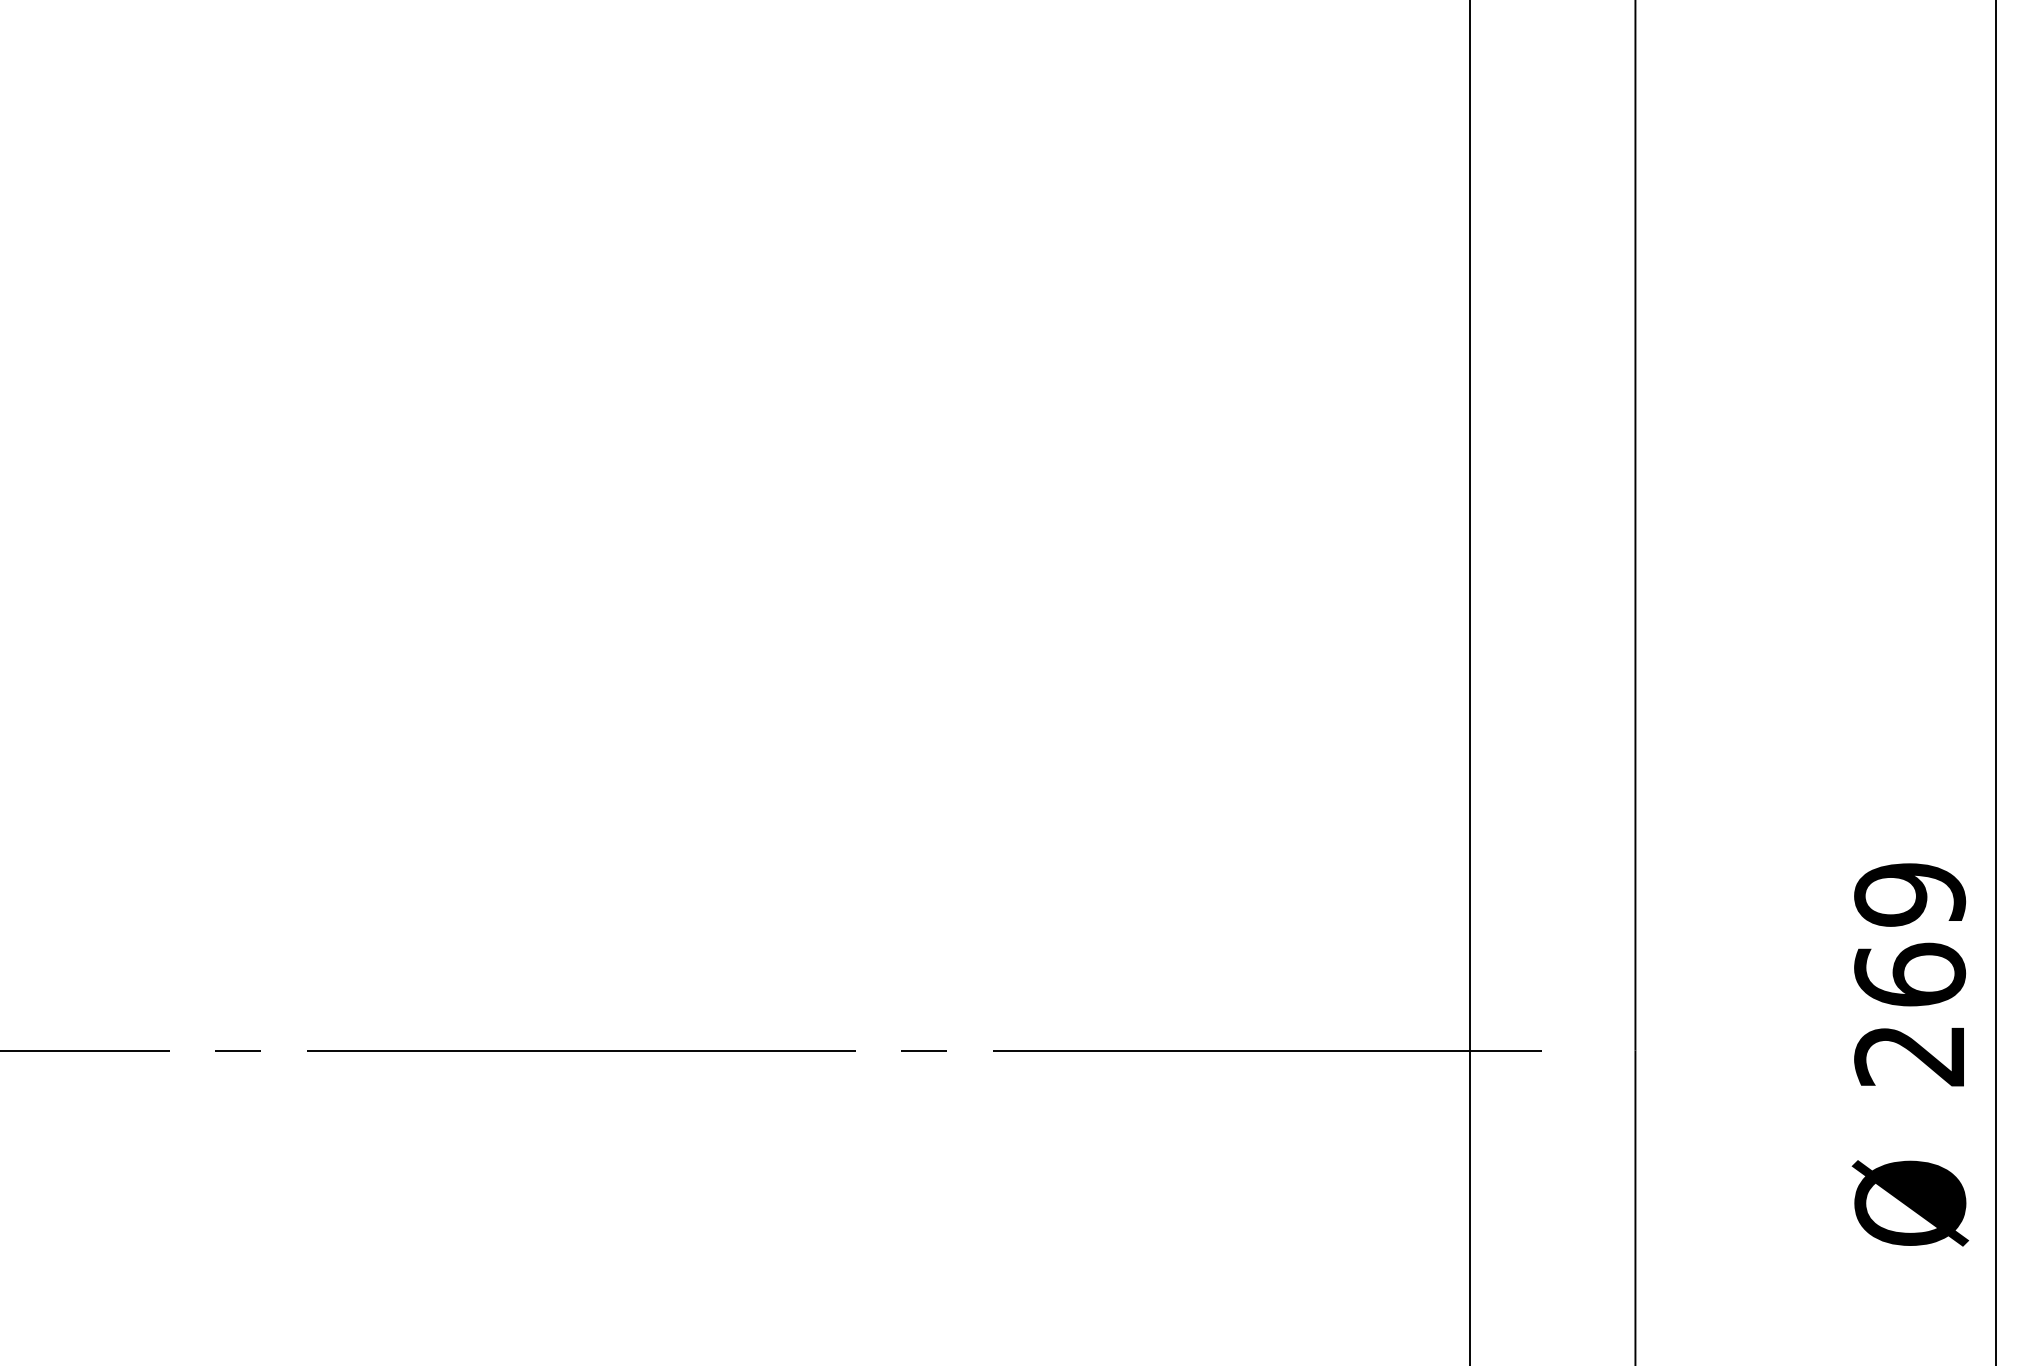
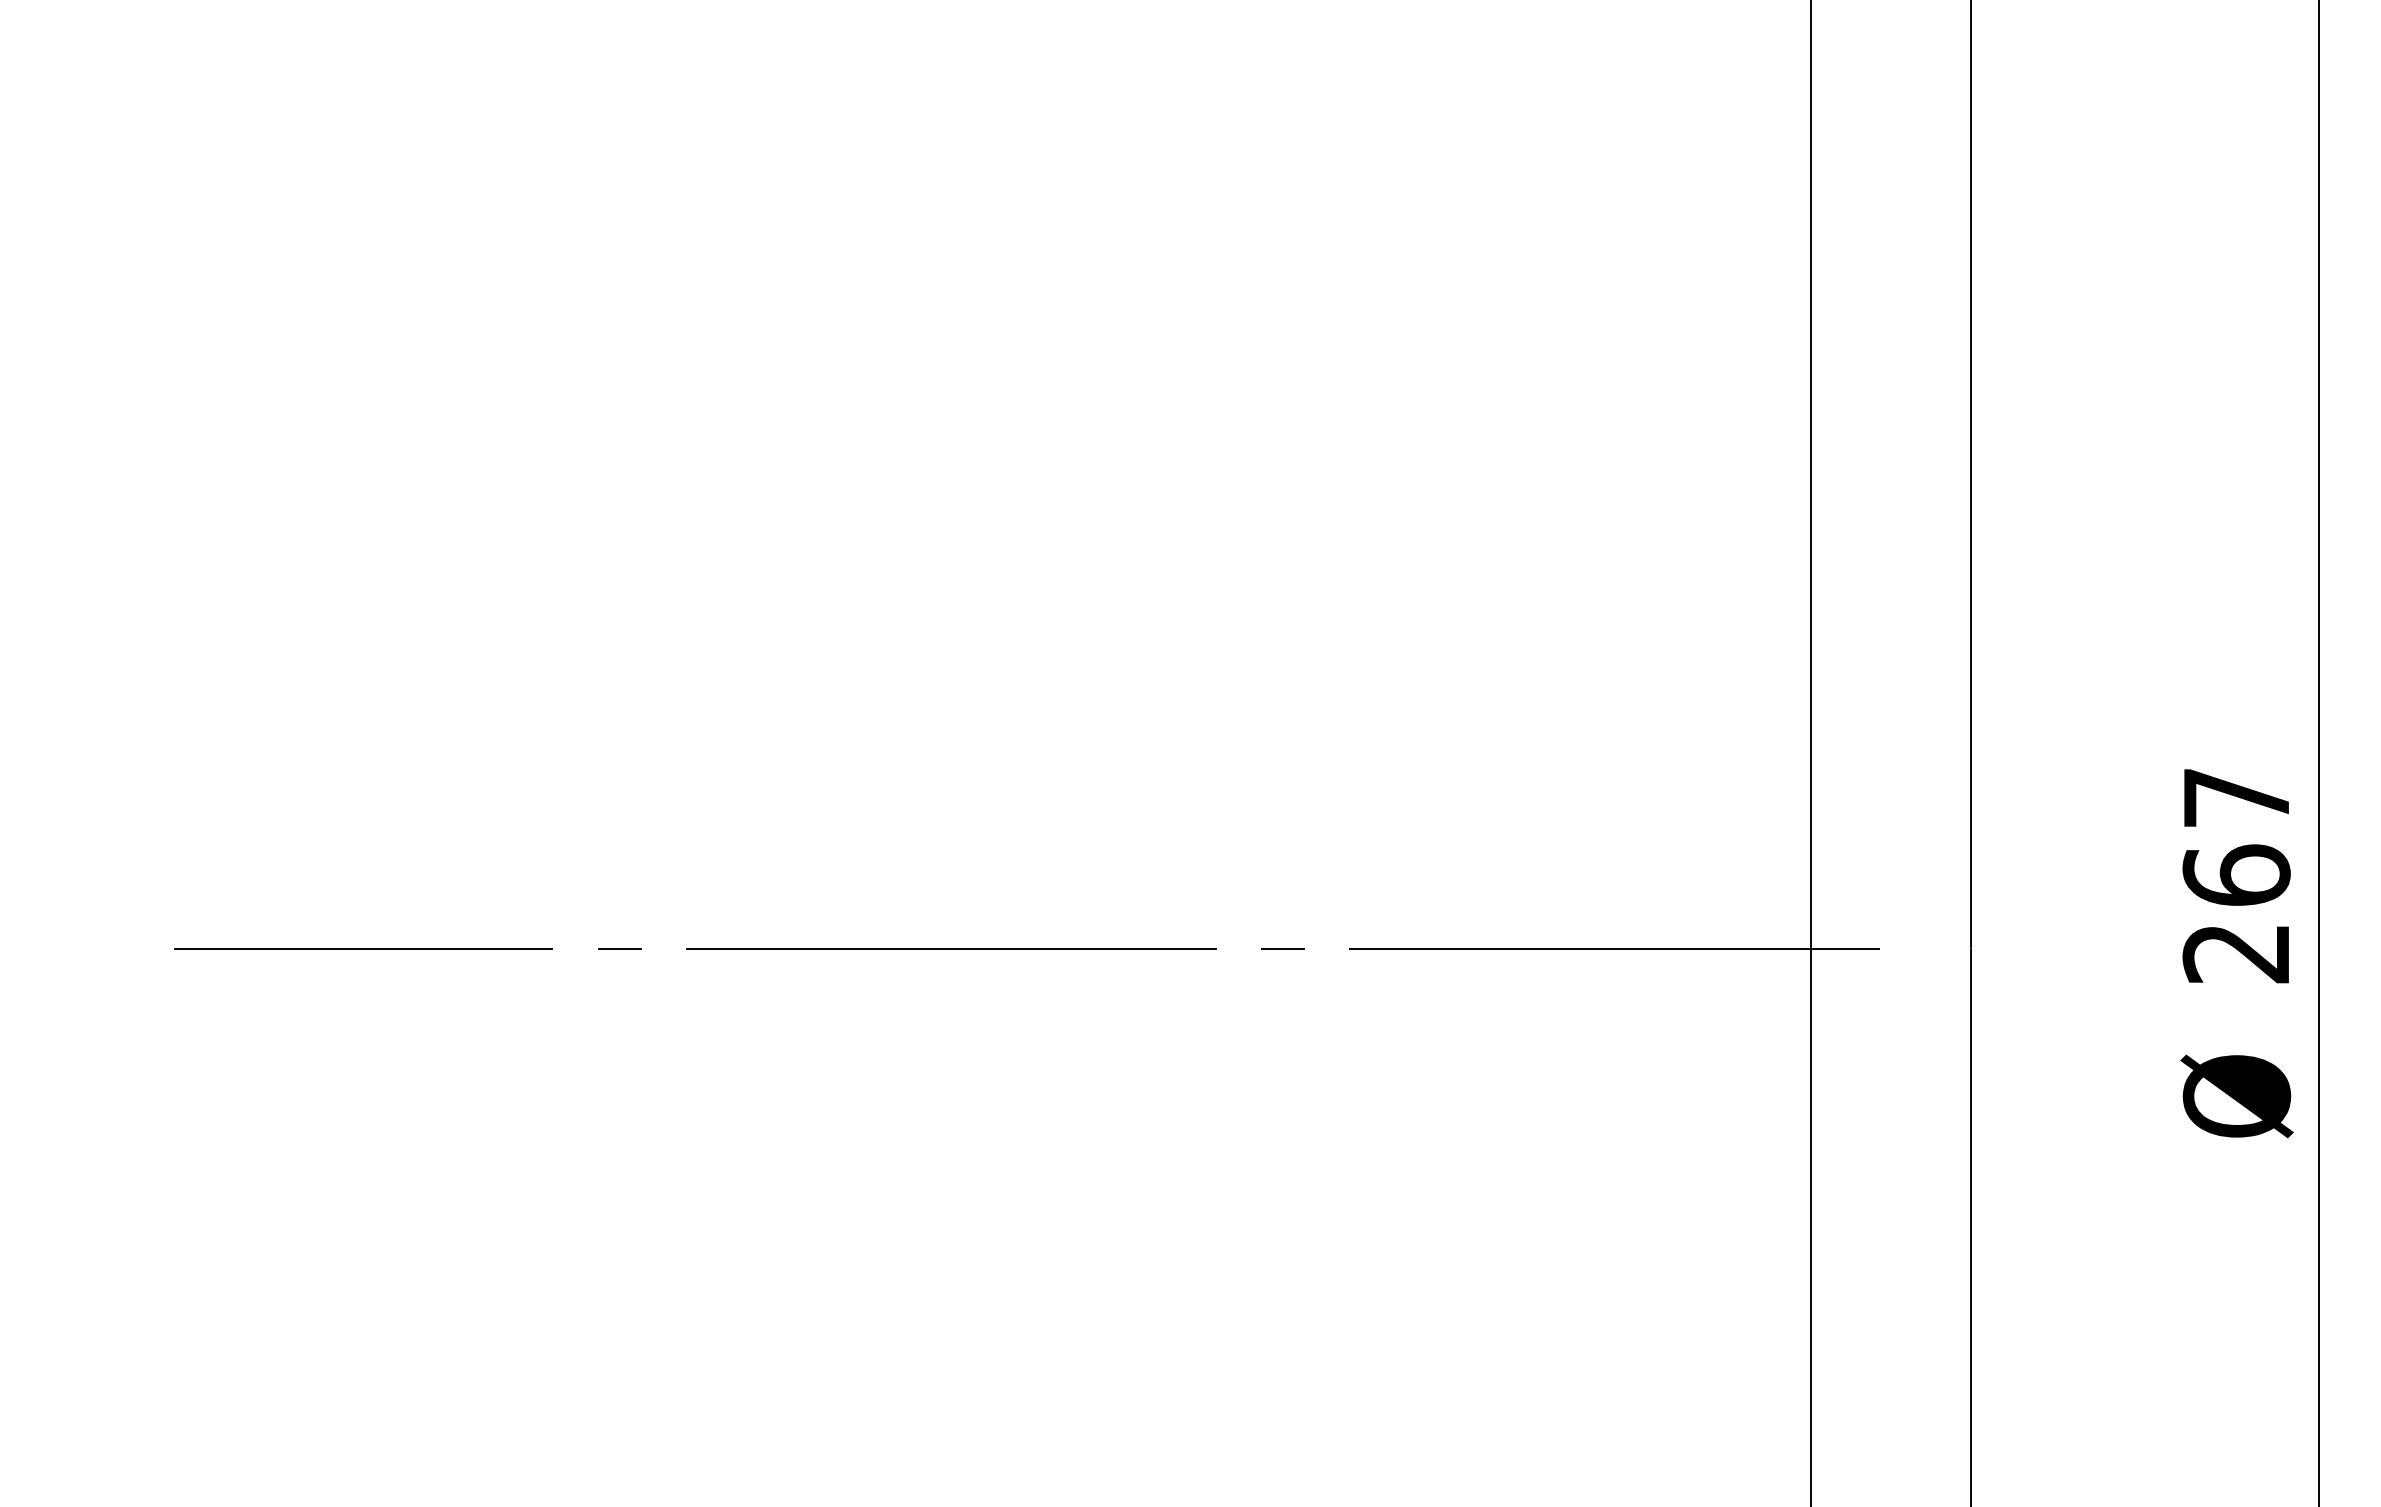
text: (1909, 894) -> (2236, 797), 269 -> 267

